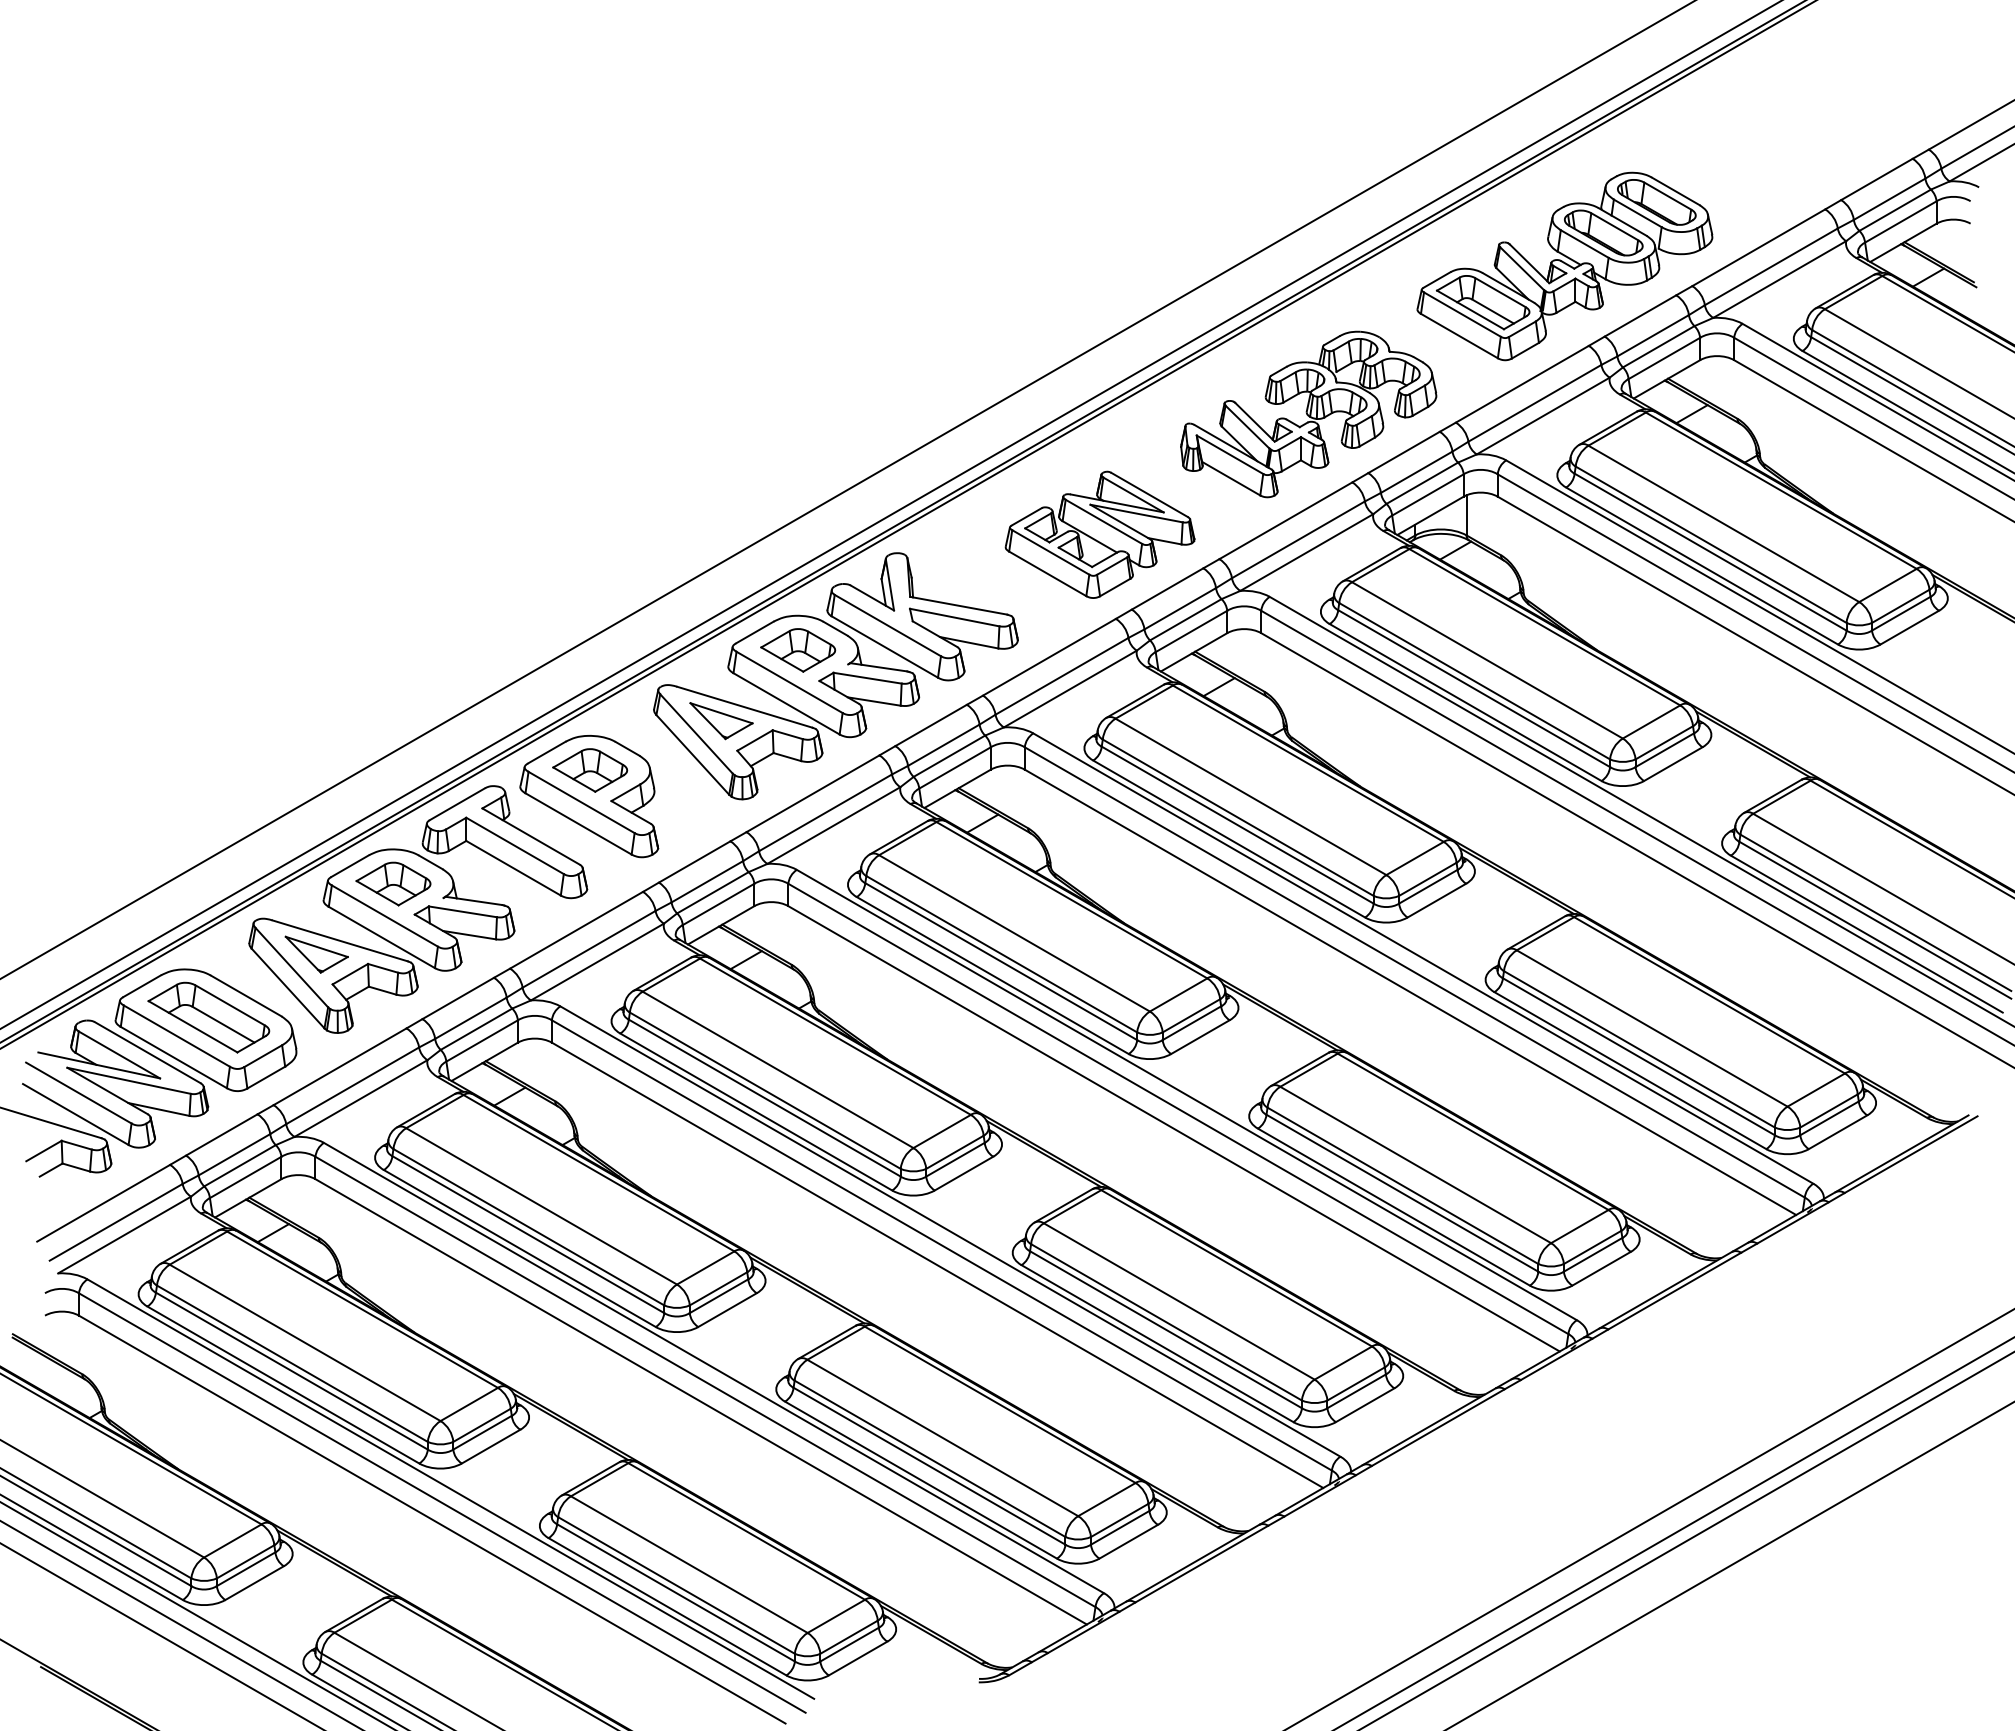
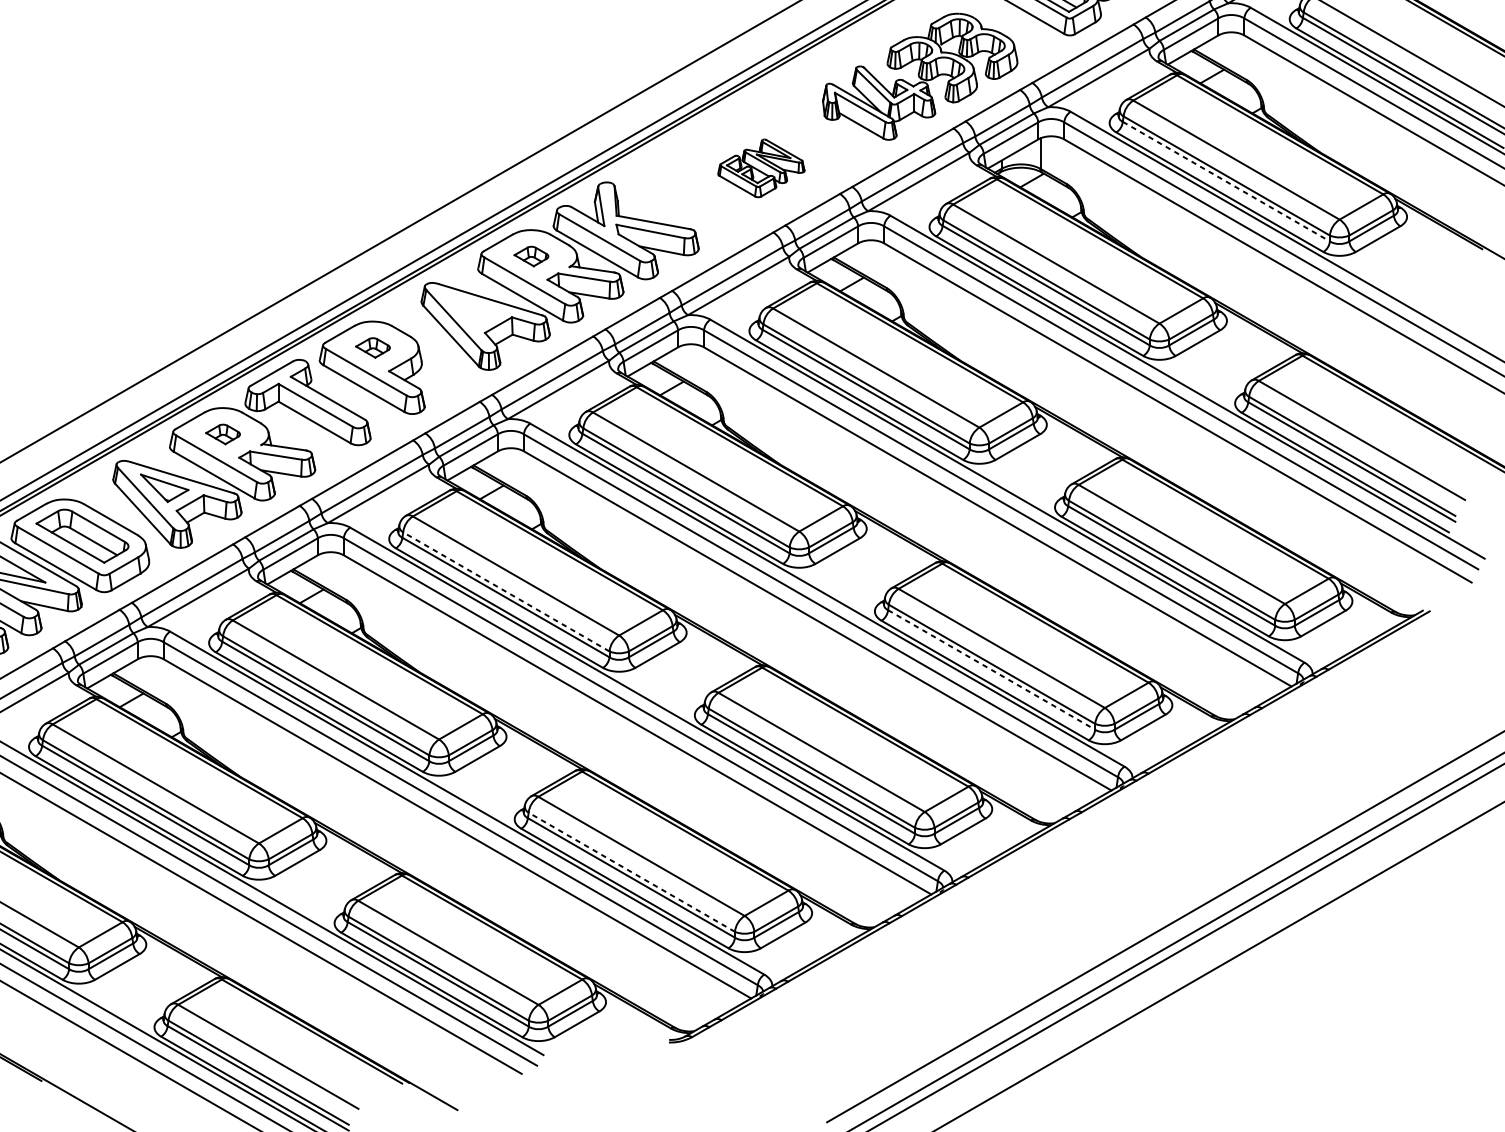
part: (1099, 534) -> (760, 168), size x0.6
line: (1710, 552) -> (1226, 181), solid -> dashed
part: (798, 650) -> (531, 256), size x0.6
part: (721, 721) -> (472, 310), removed
part: (590, 770) -> (373, 347), size x0.6
part: (393, 883) -> (223, 434), size x0.6
line: (764, 1090) -> (505, 591), solid -> dashed
line: (1402, 1193) -> (991, 670), solid -> dashed
line: (929, 1458) -> (631, 872), solid -> dashed

